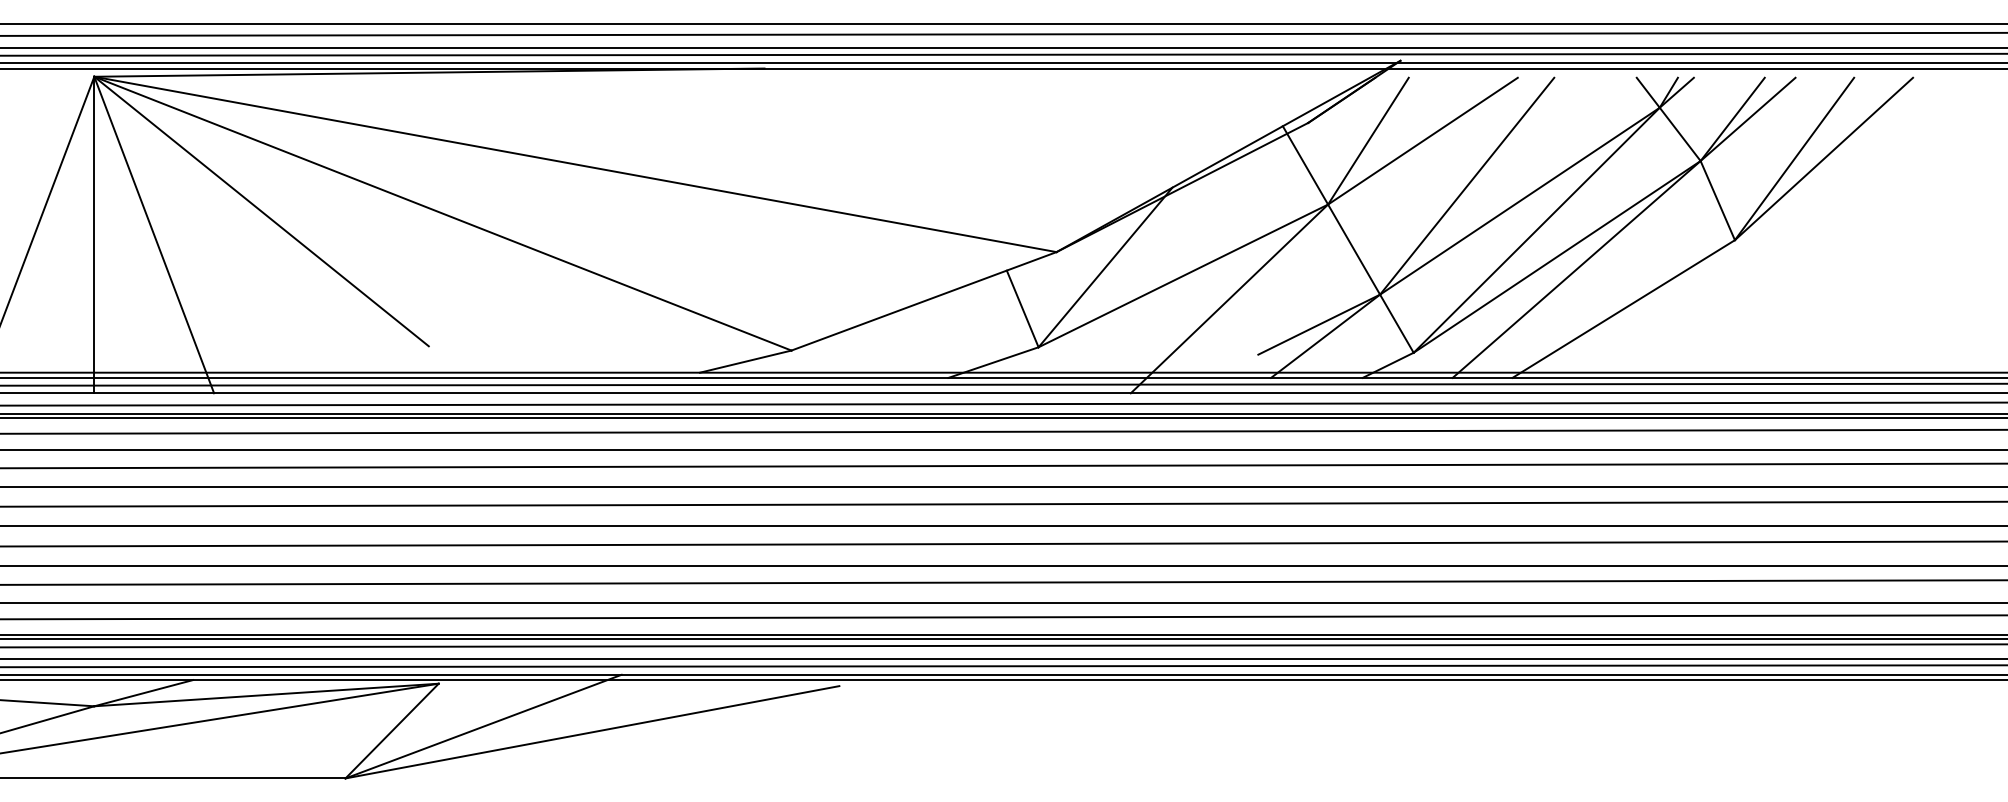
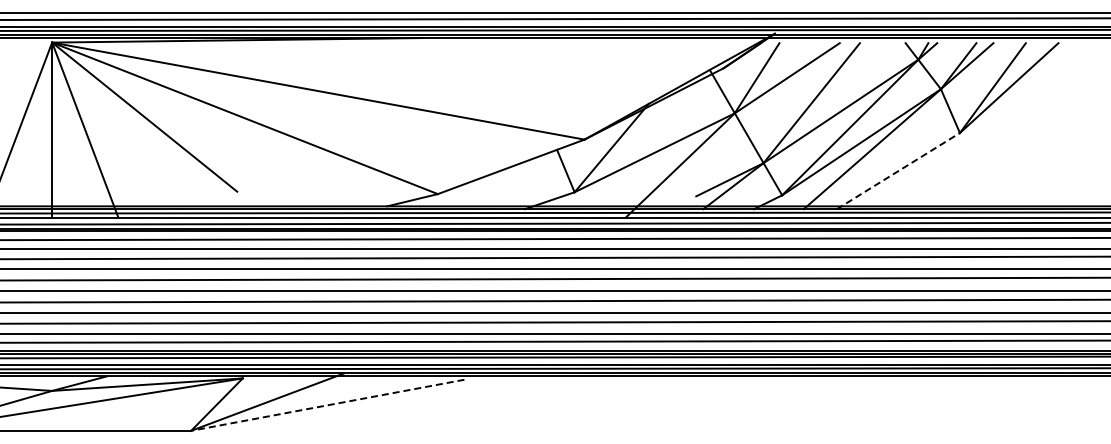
line: (1623, 307) -> (898, 170), solid -> dashed
line: (591, 732) -> (327, 405), solid -> dashed

